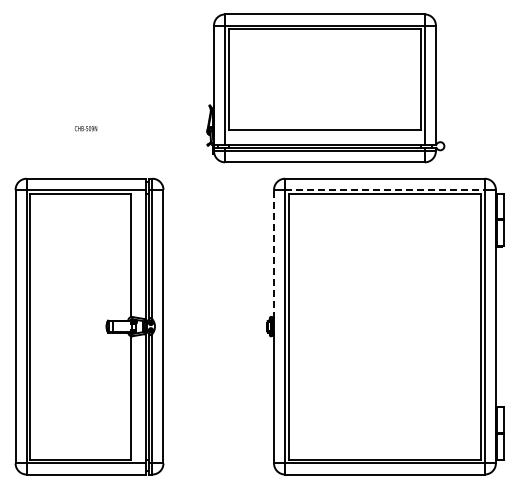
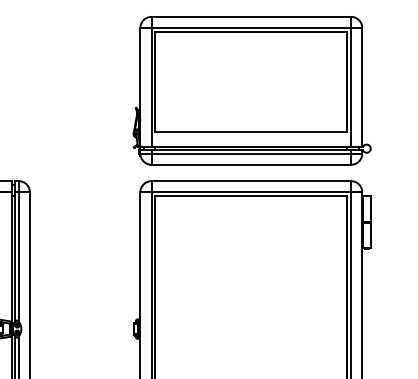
part: (325, 88) -> (251, 90), moved
line: (384, 189) -> (250, 191), dashed -> solid
line: (274, 254) -> (140, 256), dashed -> solid

